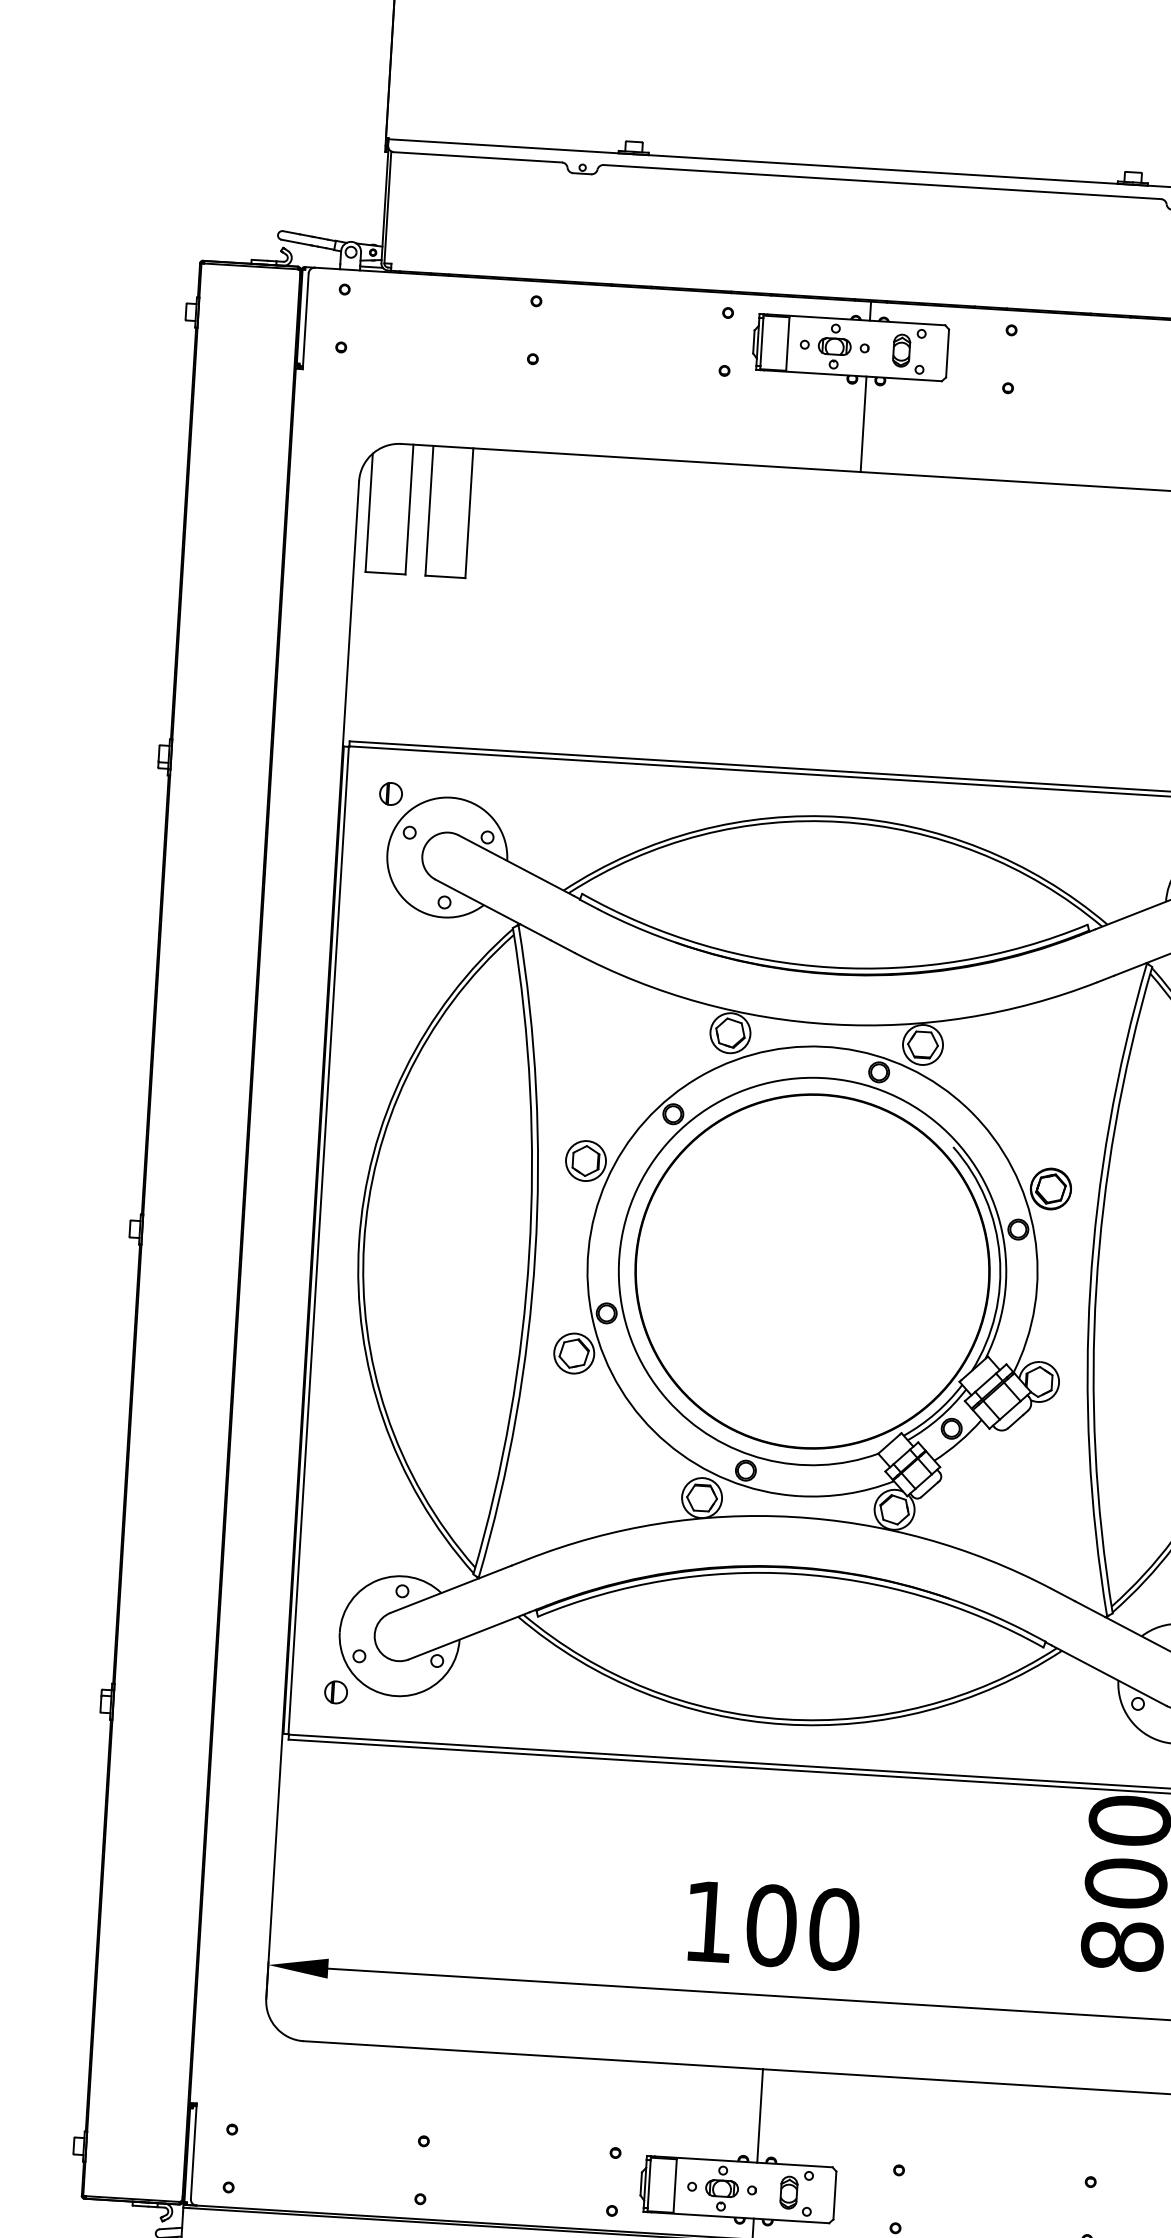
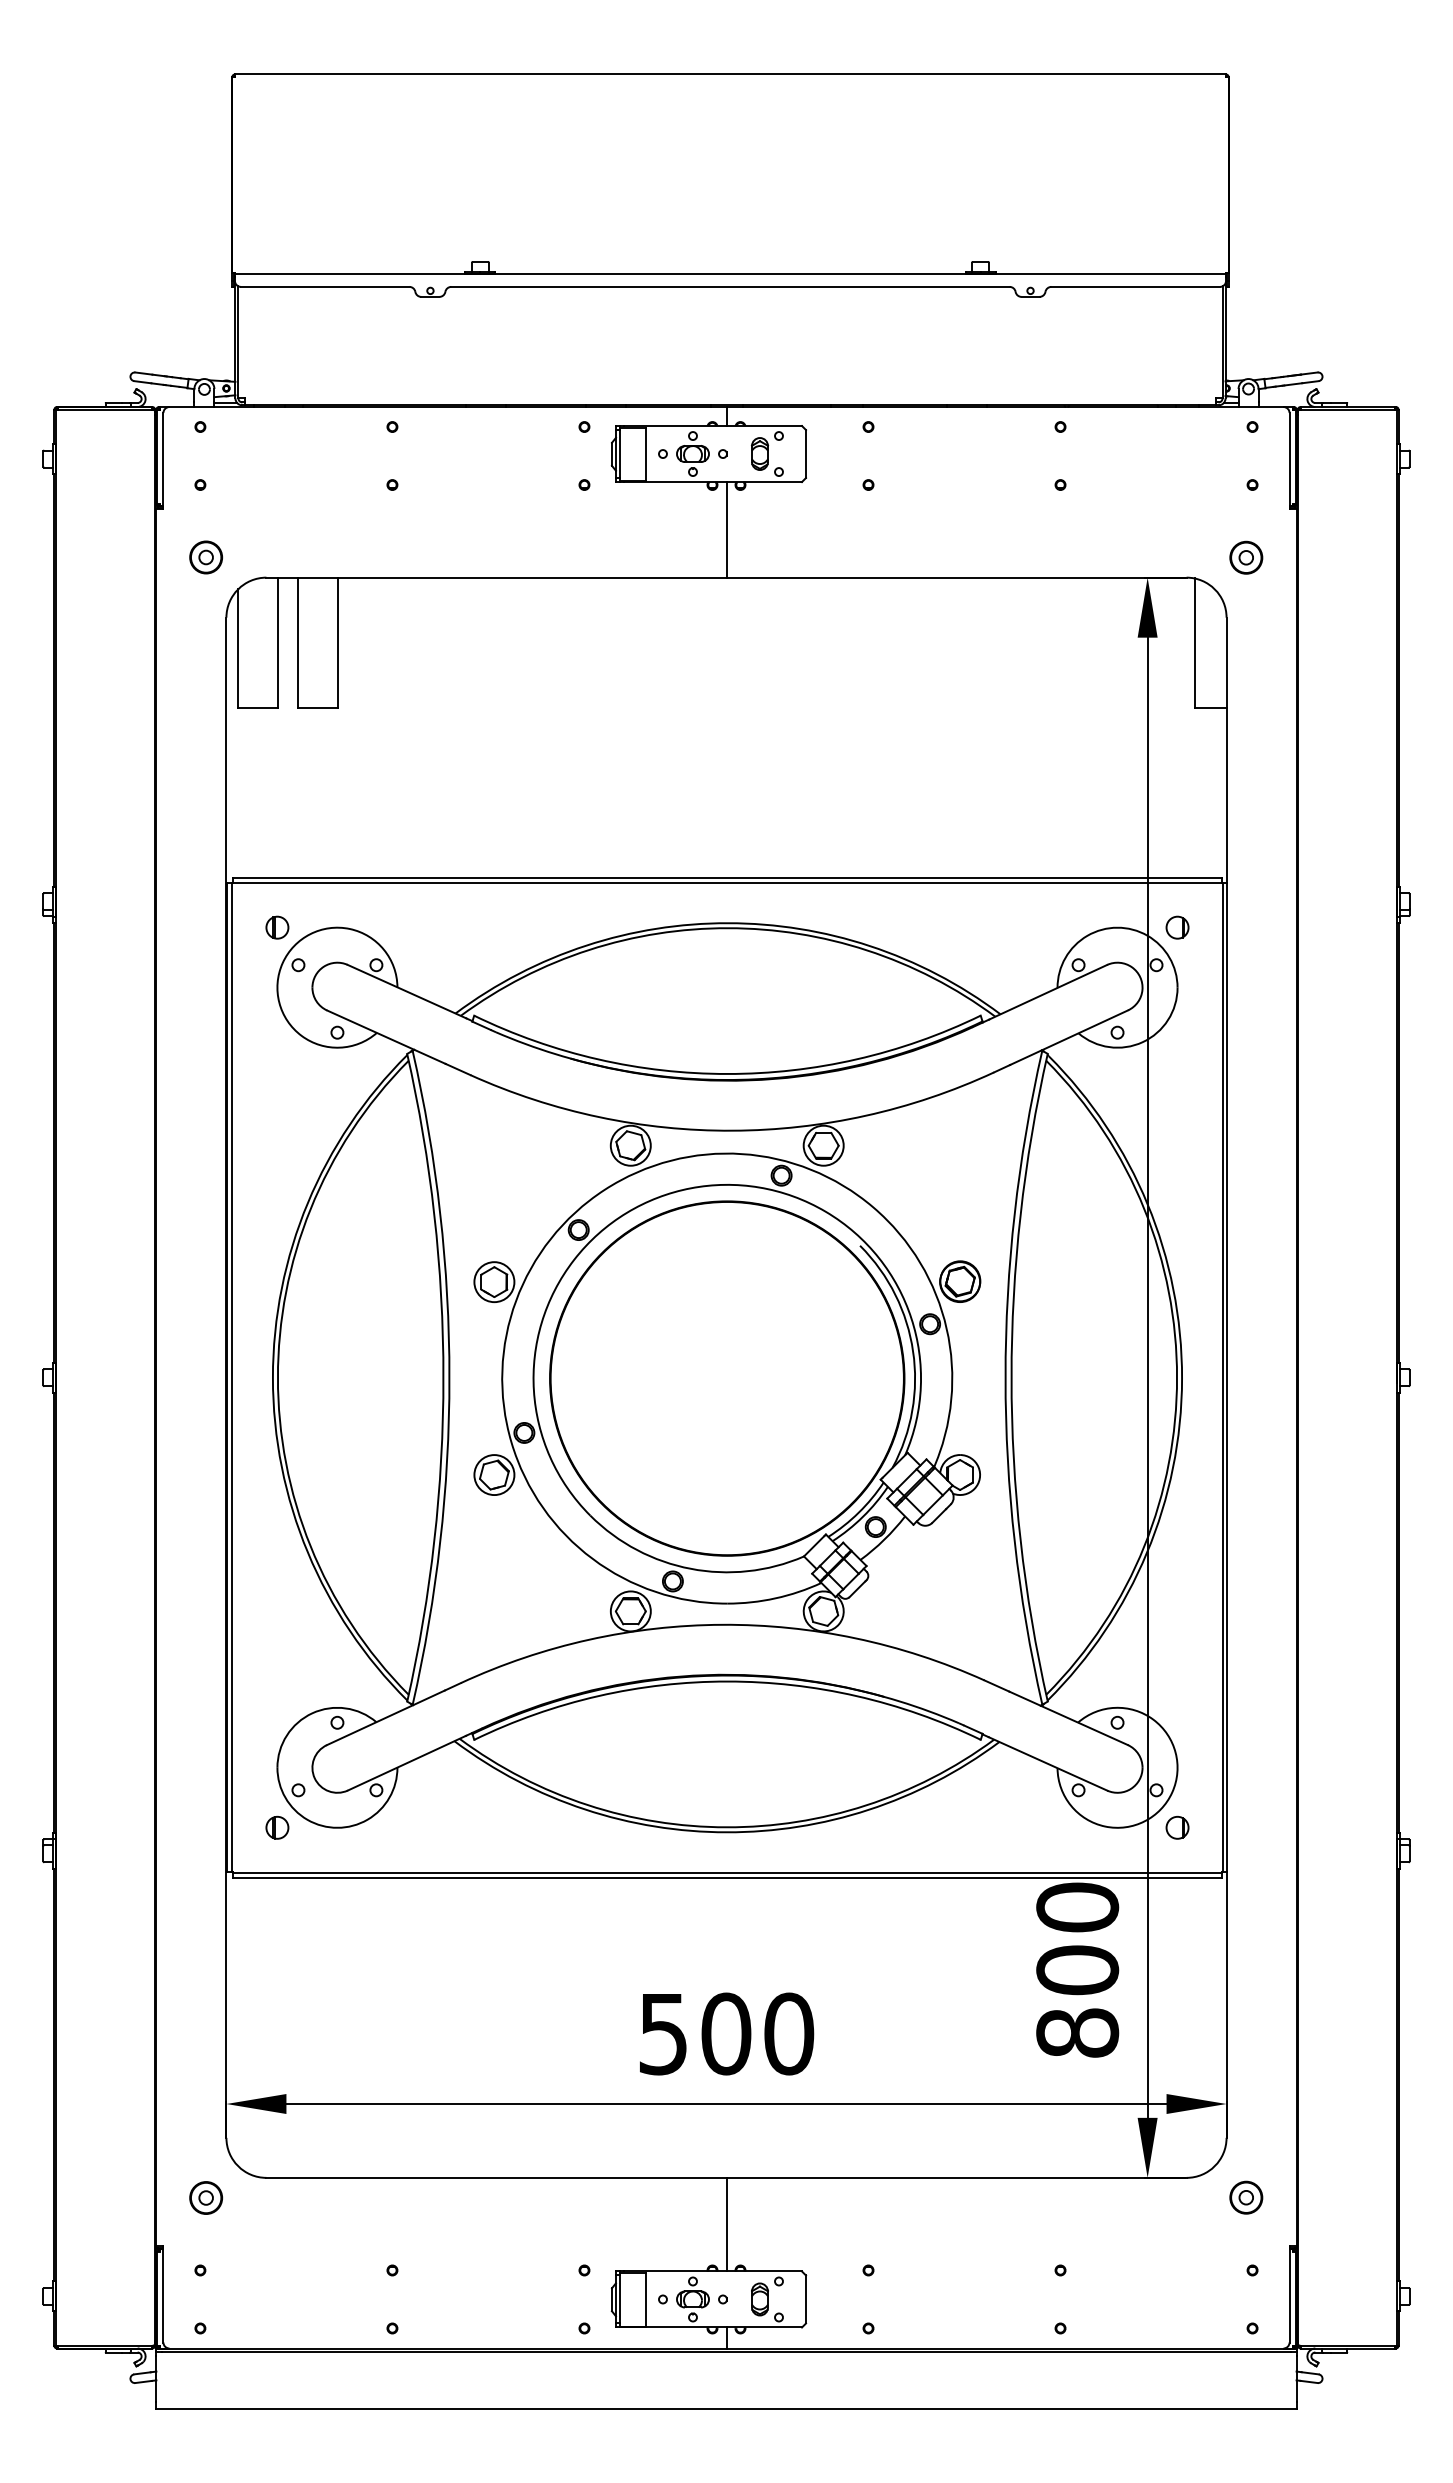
part: (342, 420) -> (206, 557), added
text: (708, 1922) -> (663, 2034), 100 -> 500
part: (242, 2057) -> (206, 2197), added

